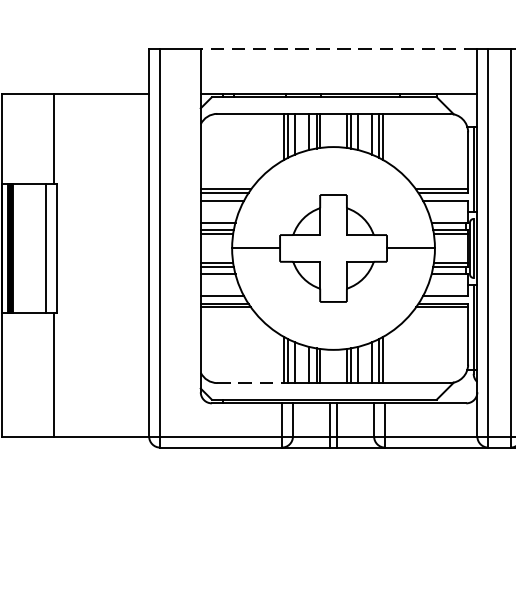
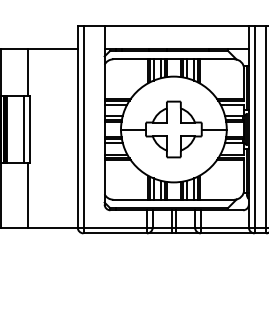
line: (338, 49) -> (176, 25), dashed -> solid
line: (252, 382) -> (131, 199), dashed -> solid

